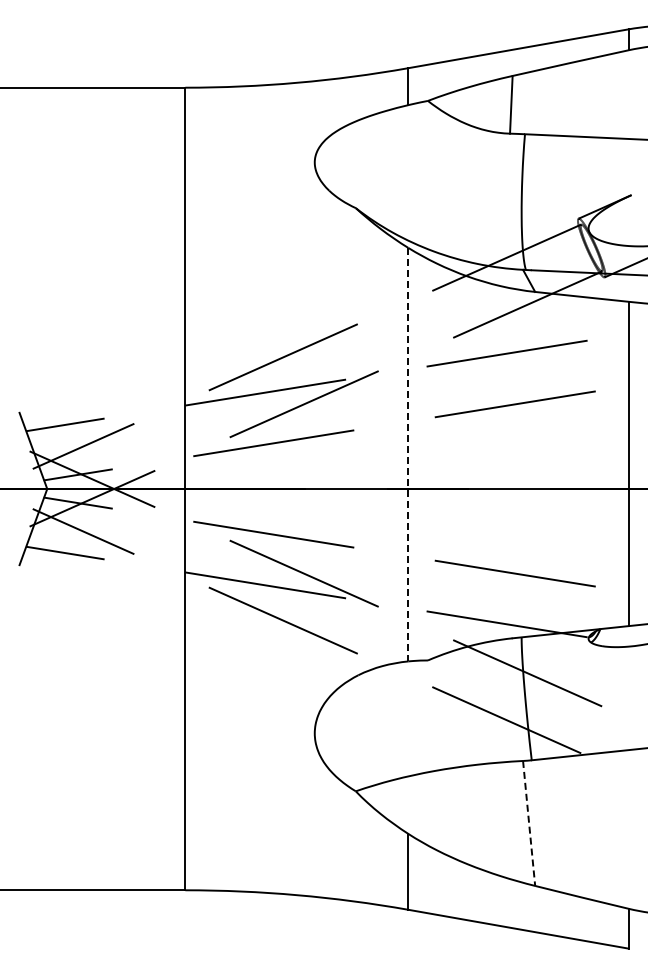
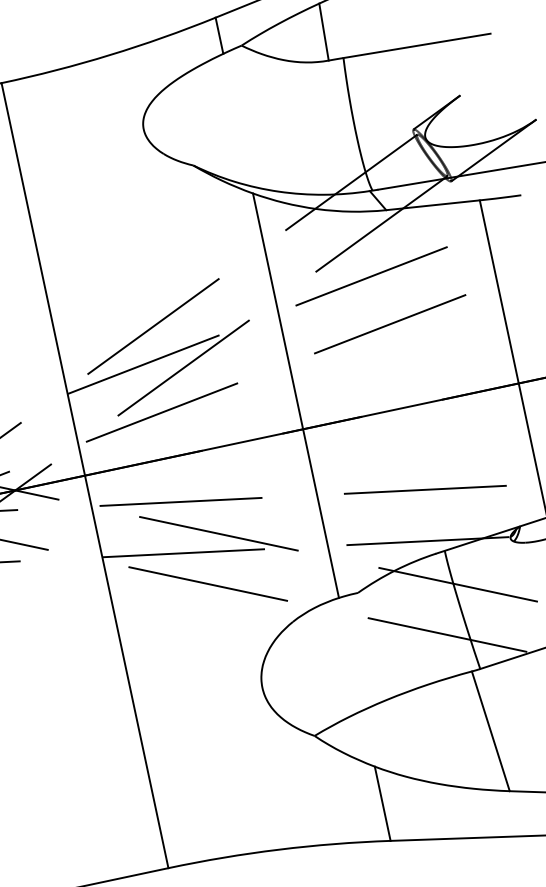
line: (408, 454) -> (296, 395), dashed -> solid
line: (529, 823) -> (491, 731), dashed -> solid

